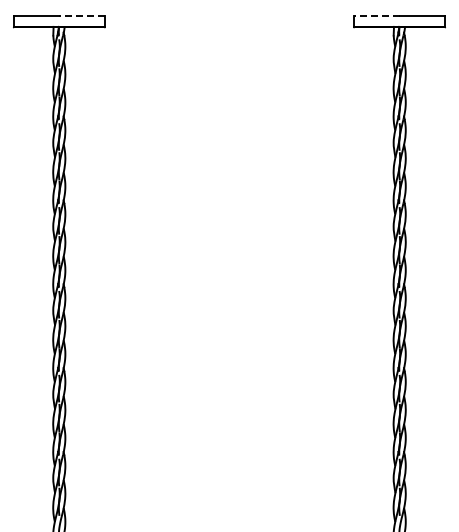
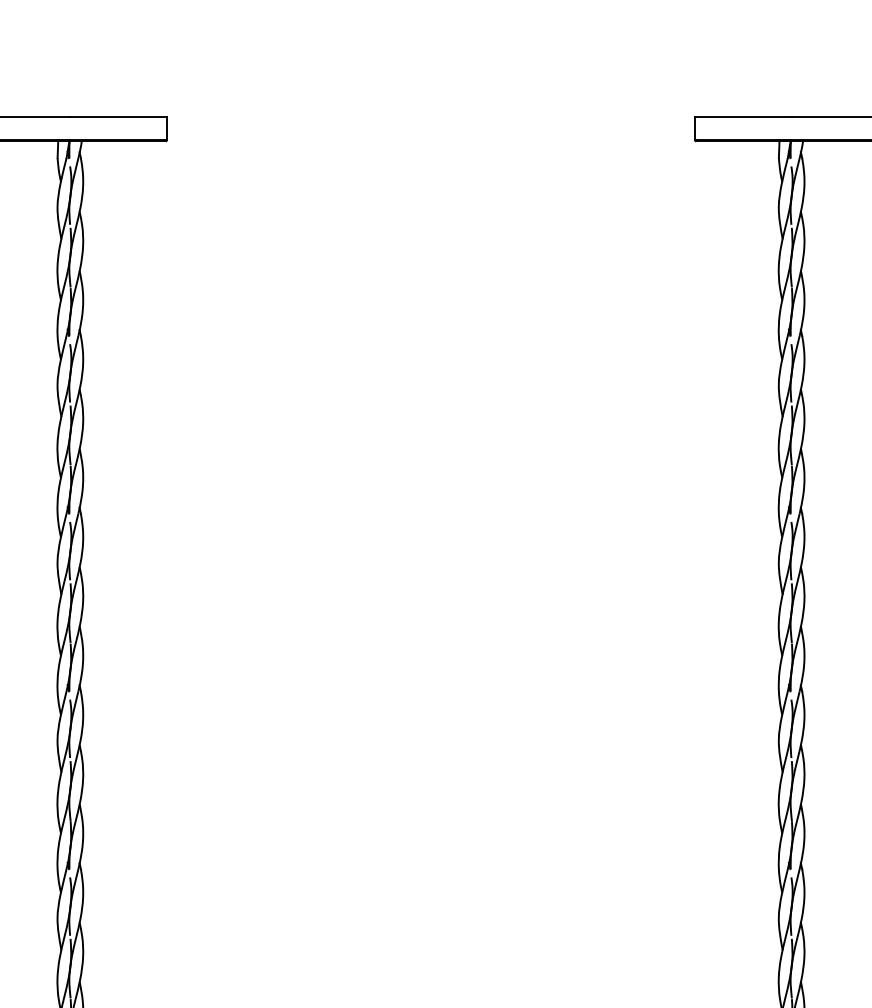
line: (82, 15) -> (119, 115), dashed -> solid
line: (376, 15) -> (742, 115), dashed -> solid

